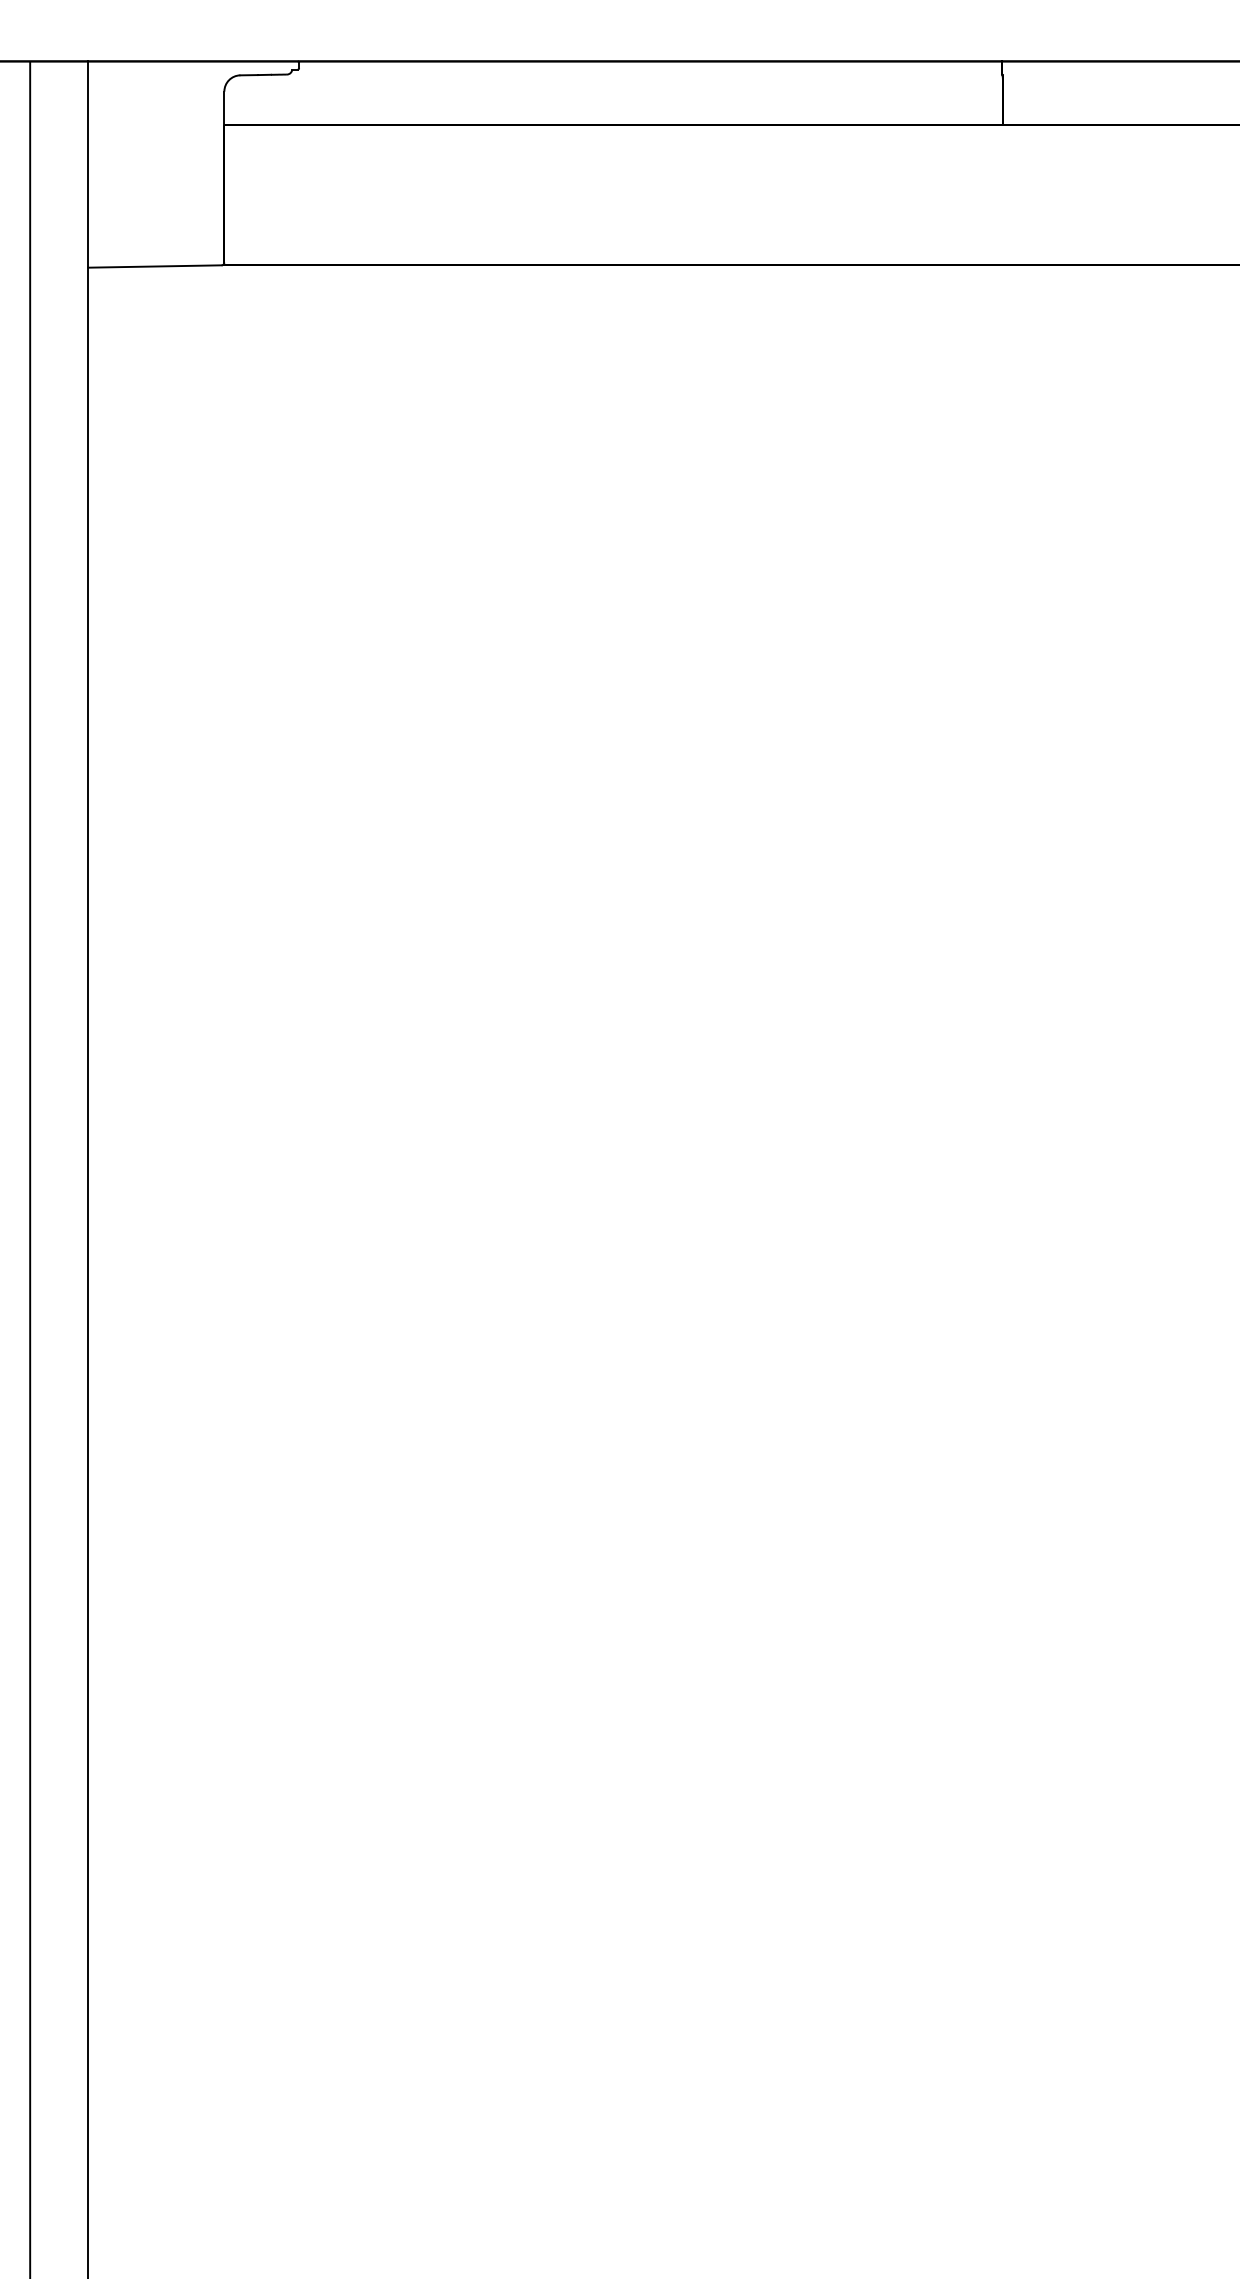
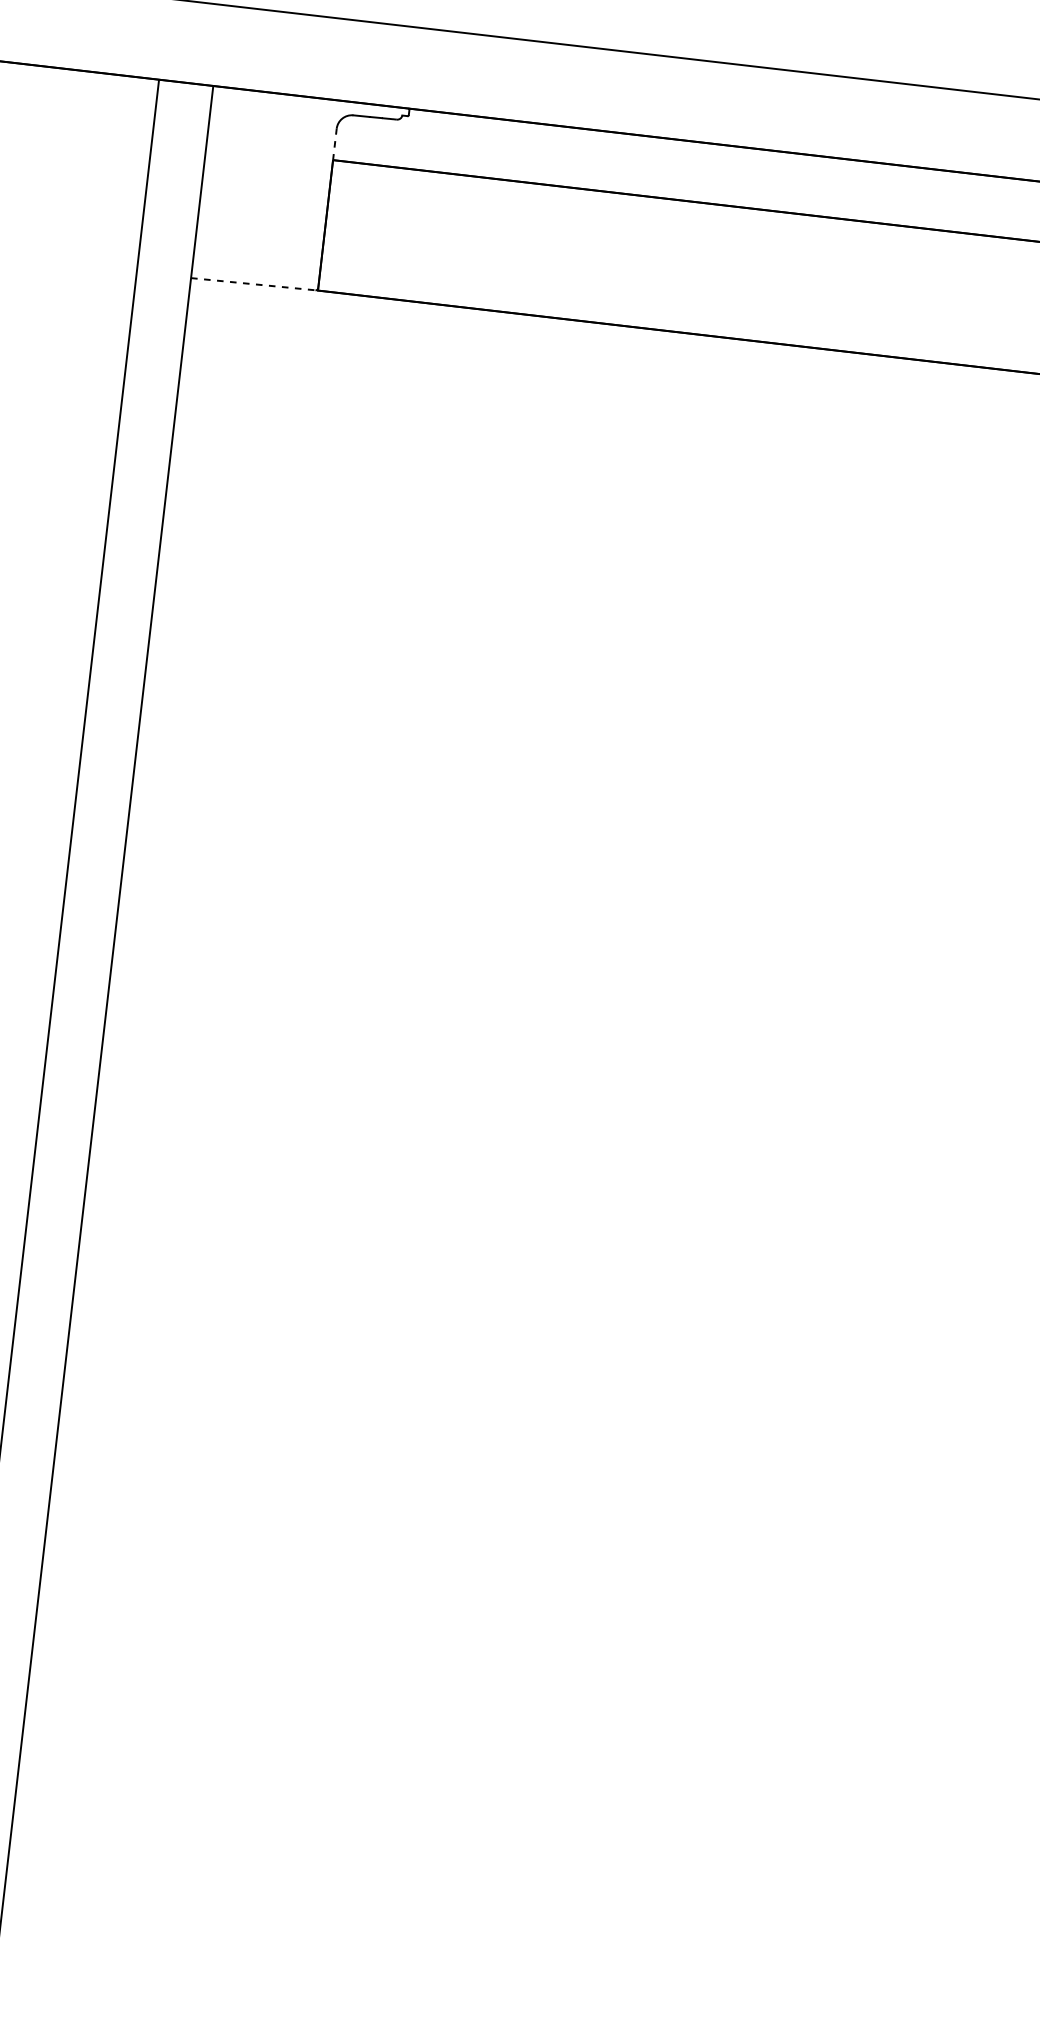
line: (224, 108) -> (335, 144), solid -> dashed
line: (155, 266) -> (253, 284), solid -> dashed

